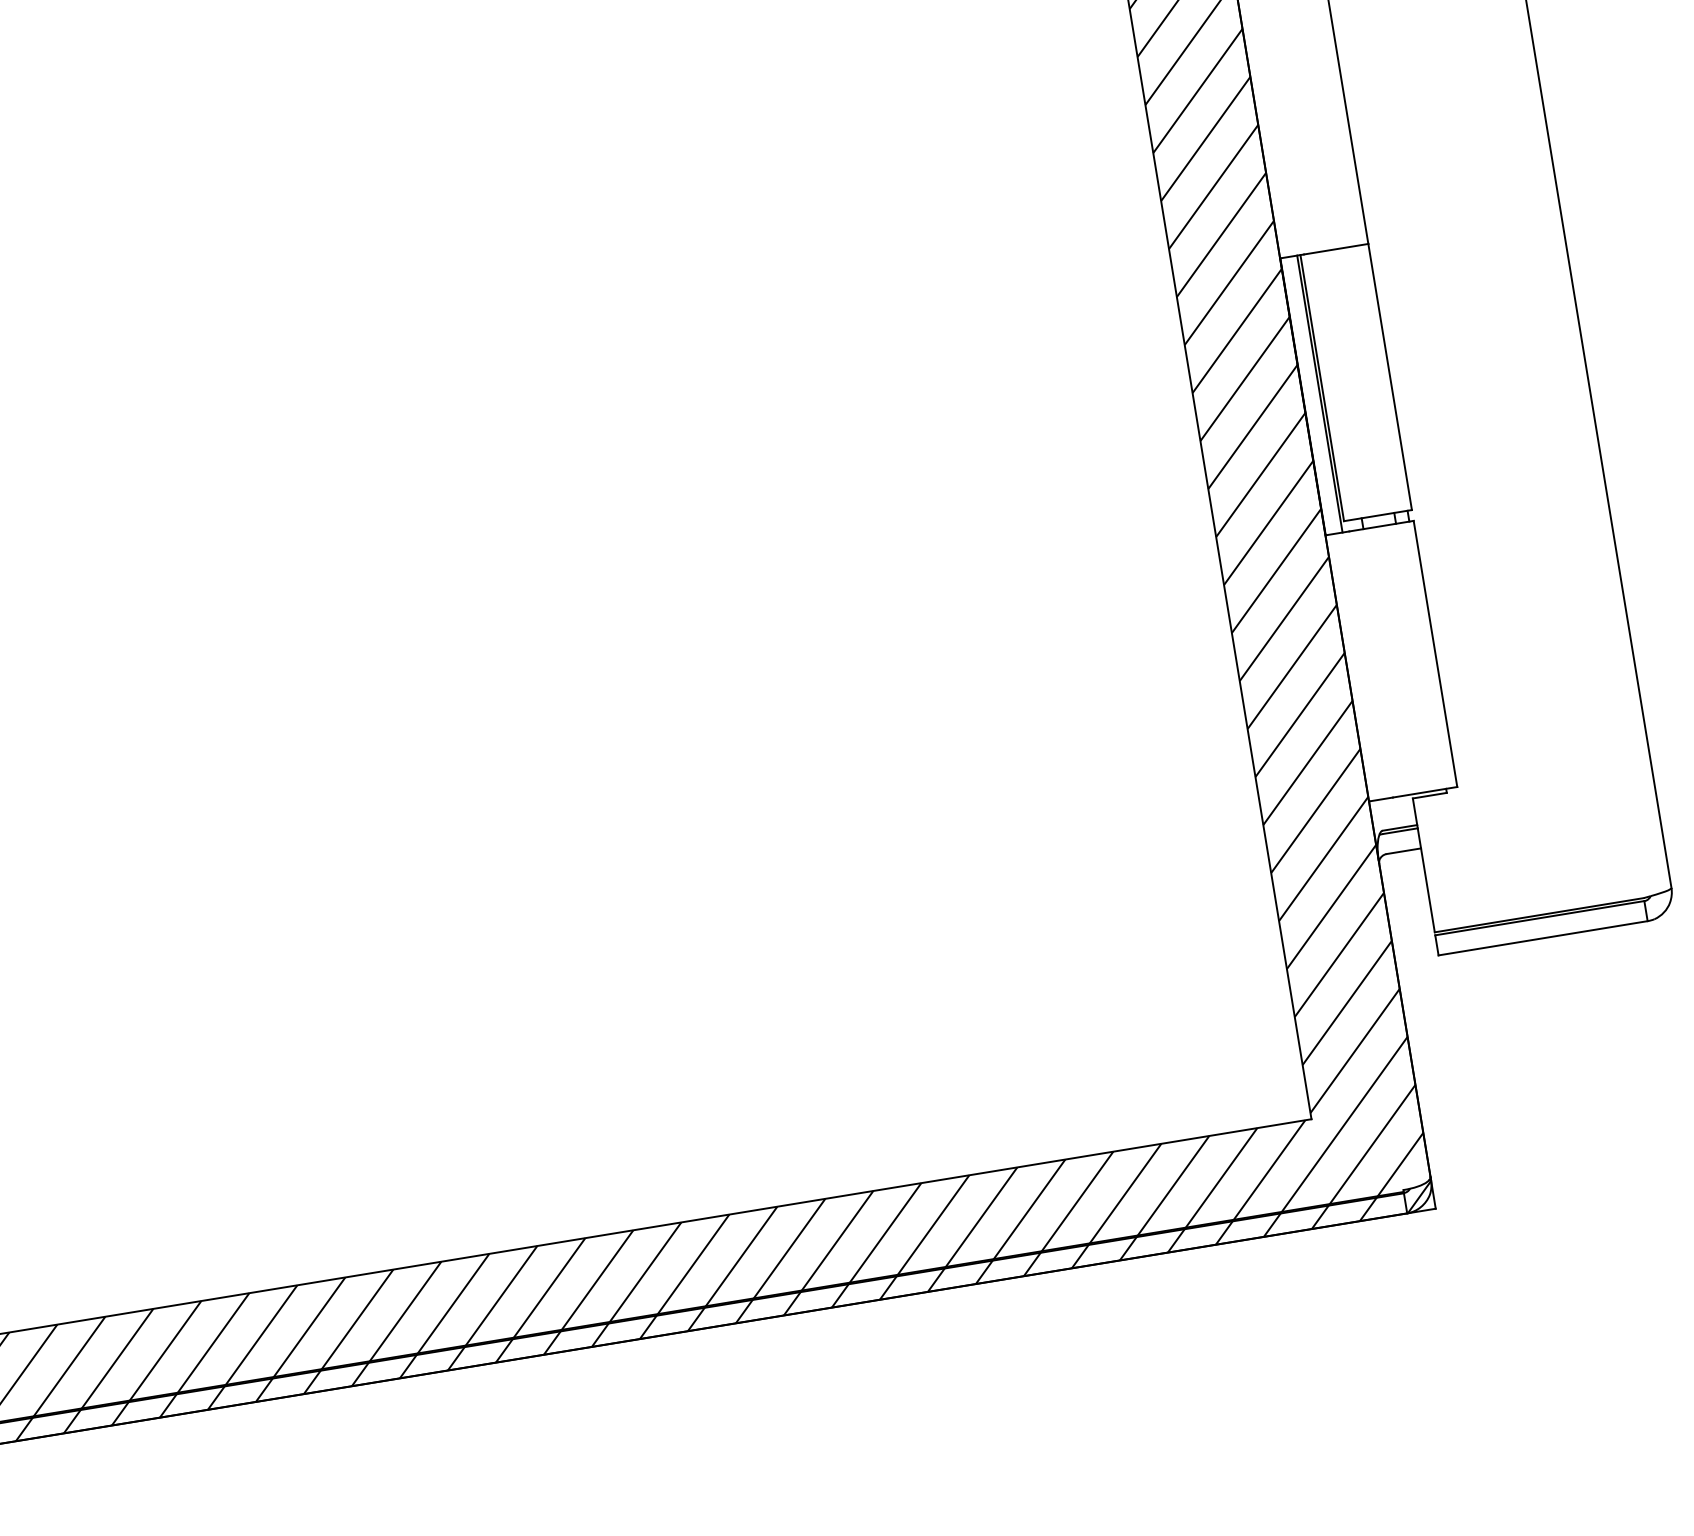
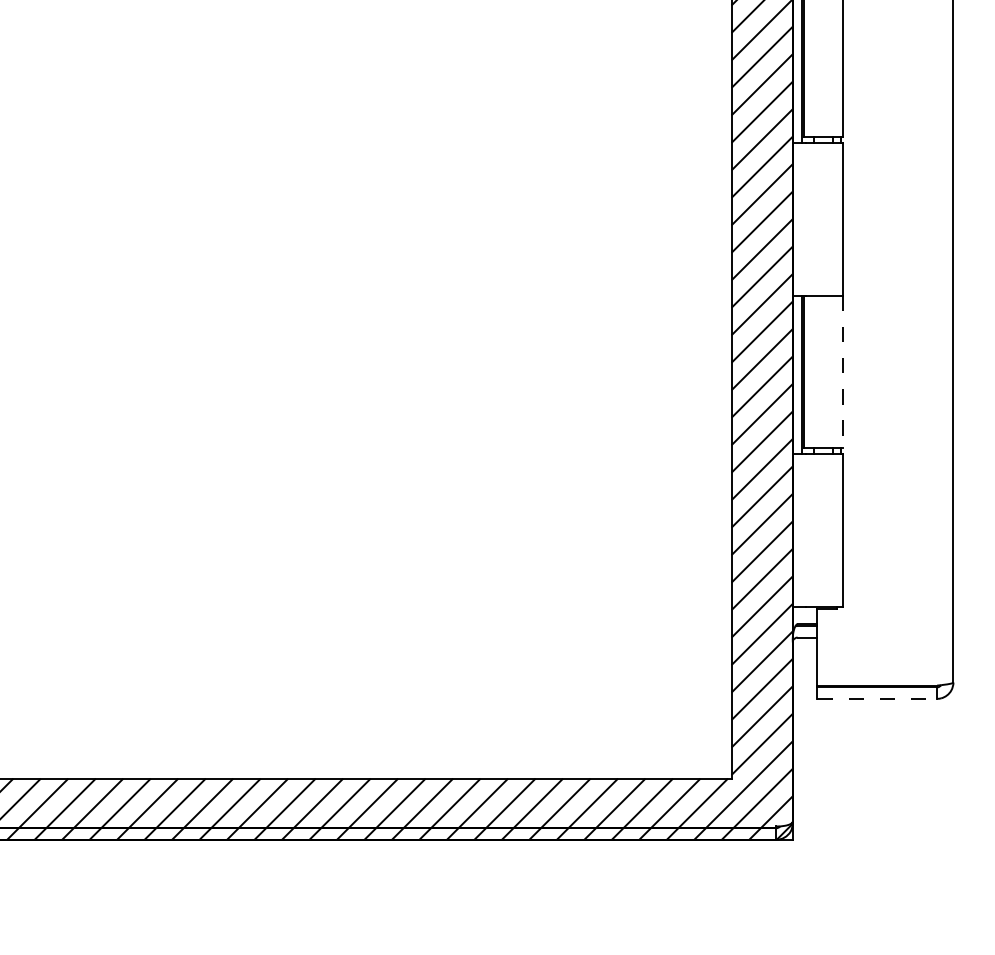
line: (1390, 378) -> (843, 372), solid -> dashed
line: (1543, 937) -> (877, 698), solid -> dashed

